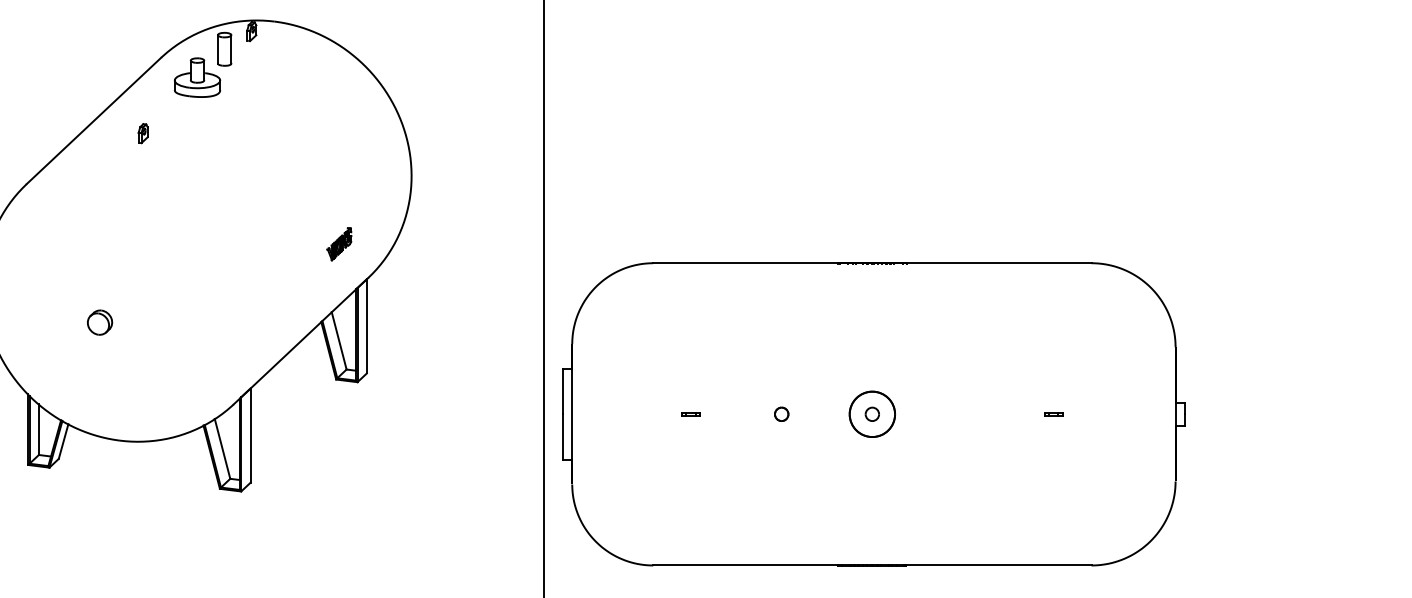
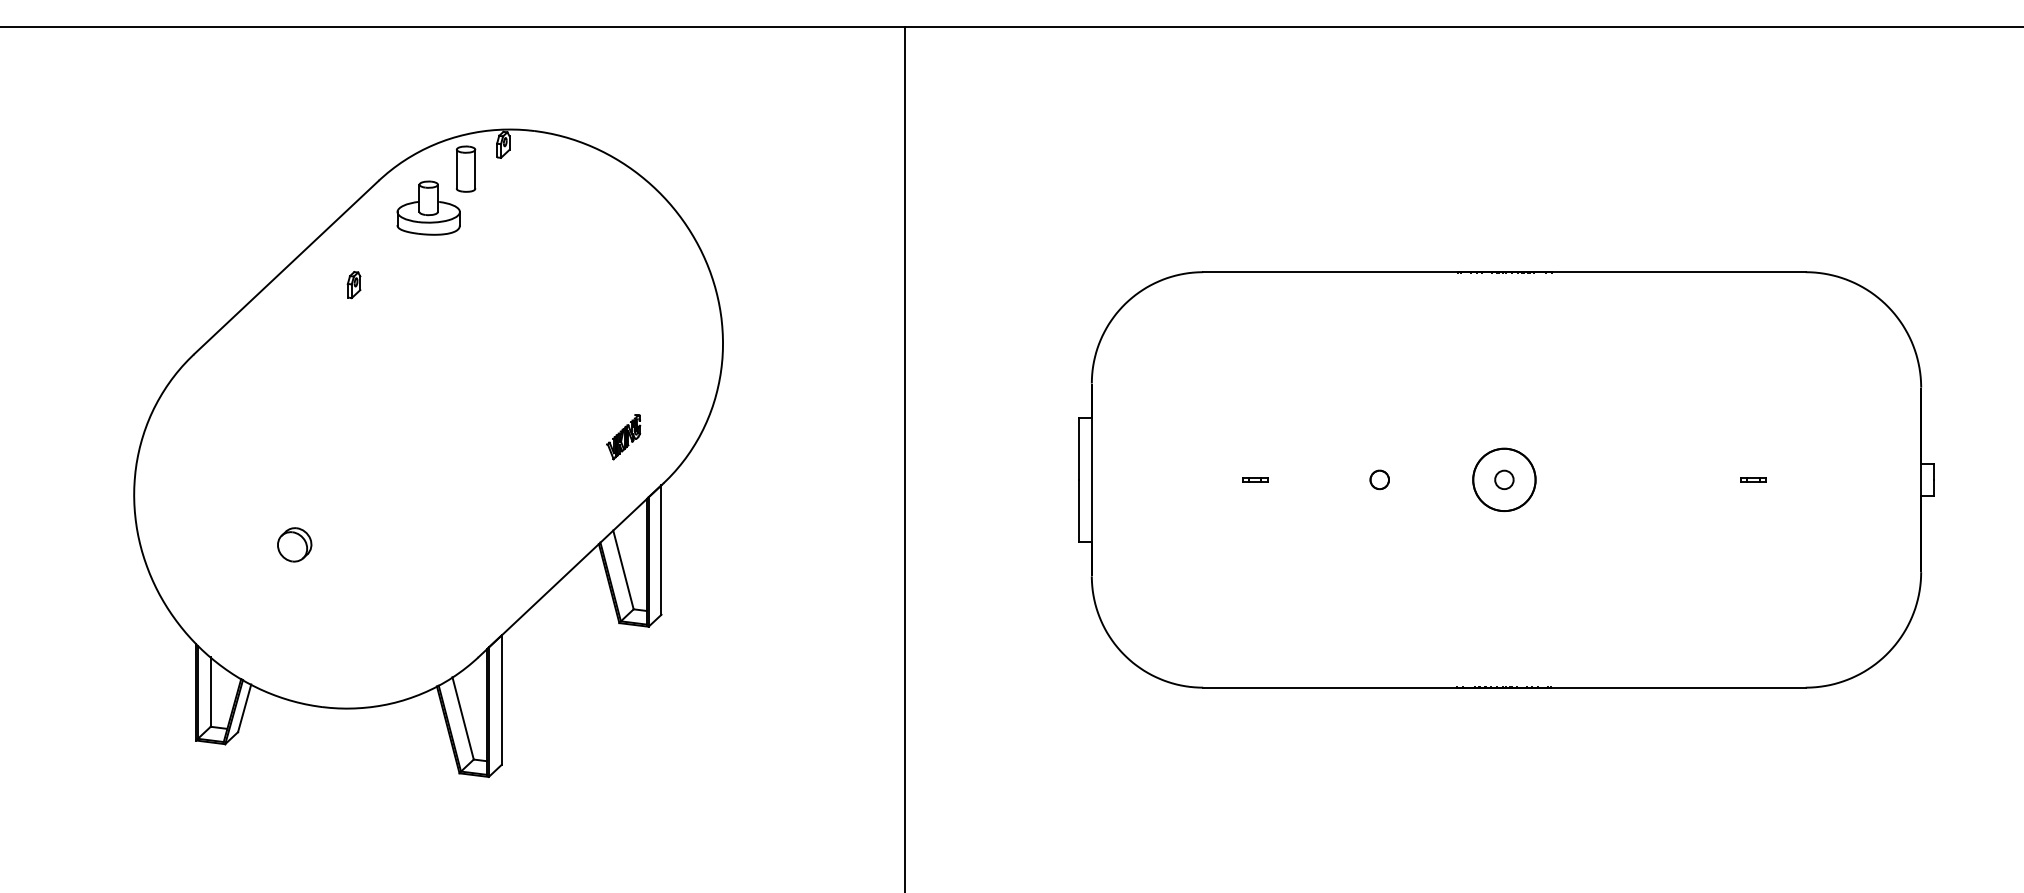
part: (873, 414) -> (1506, 479), moved

